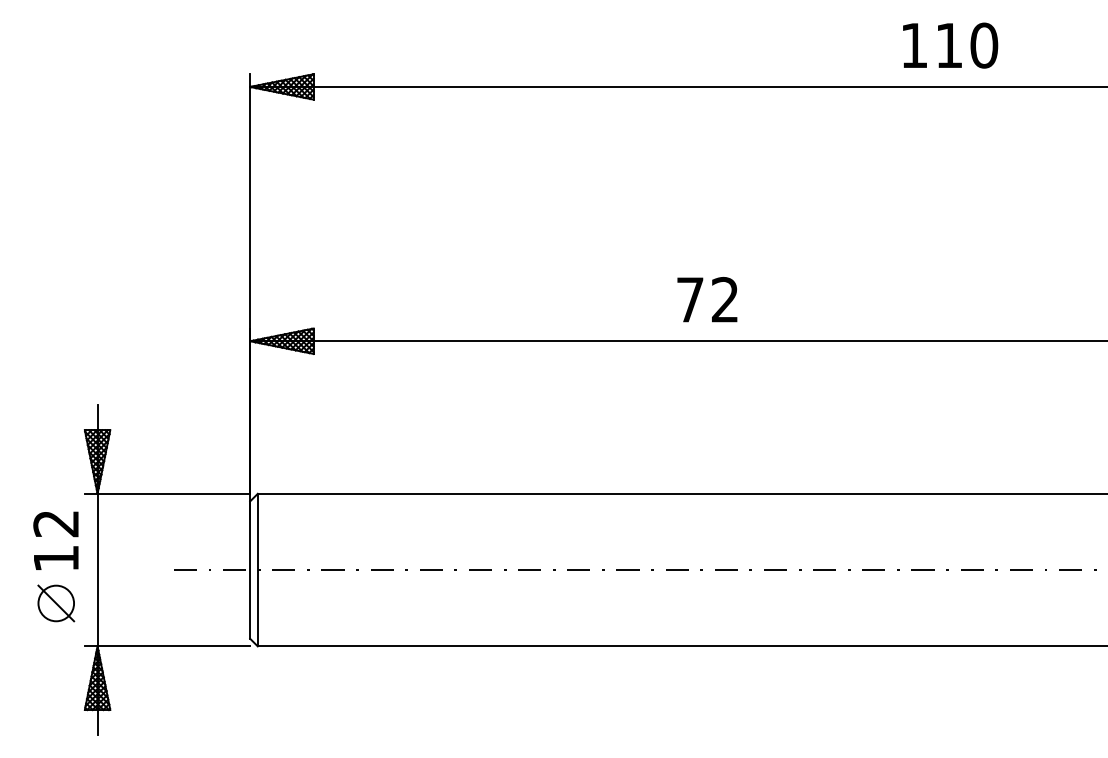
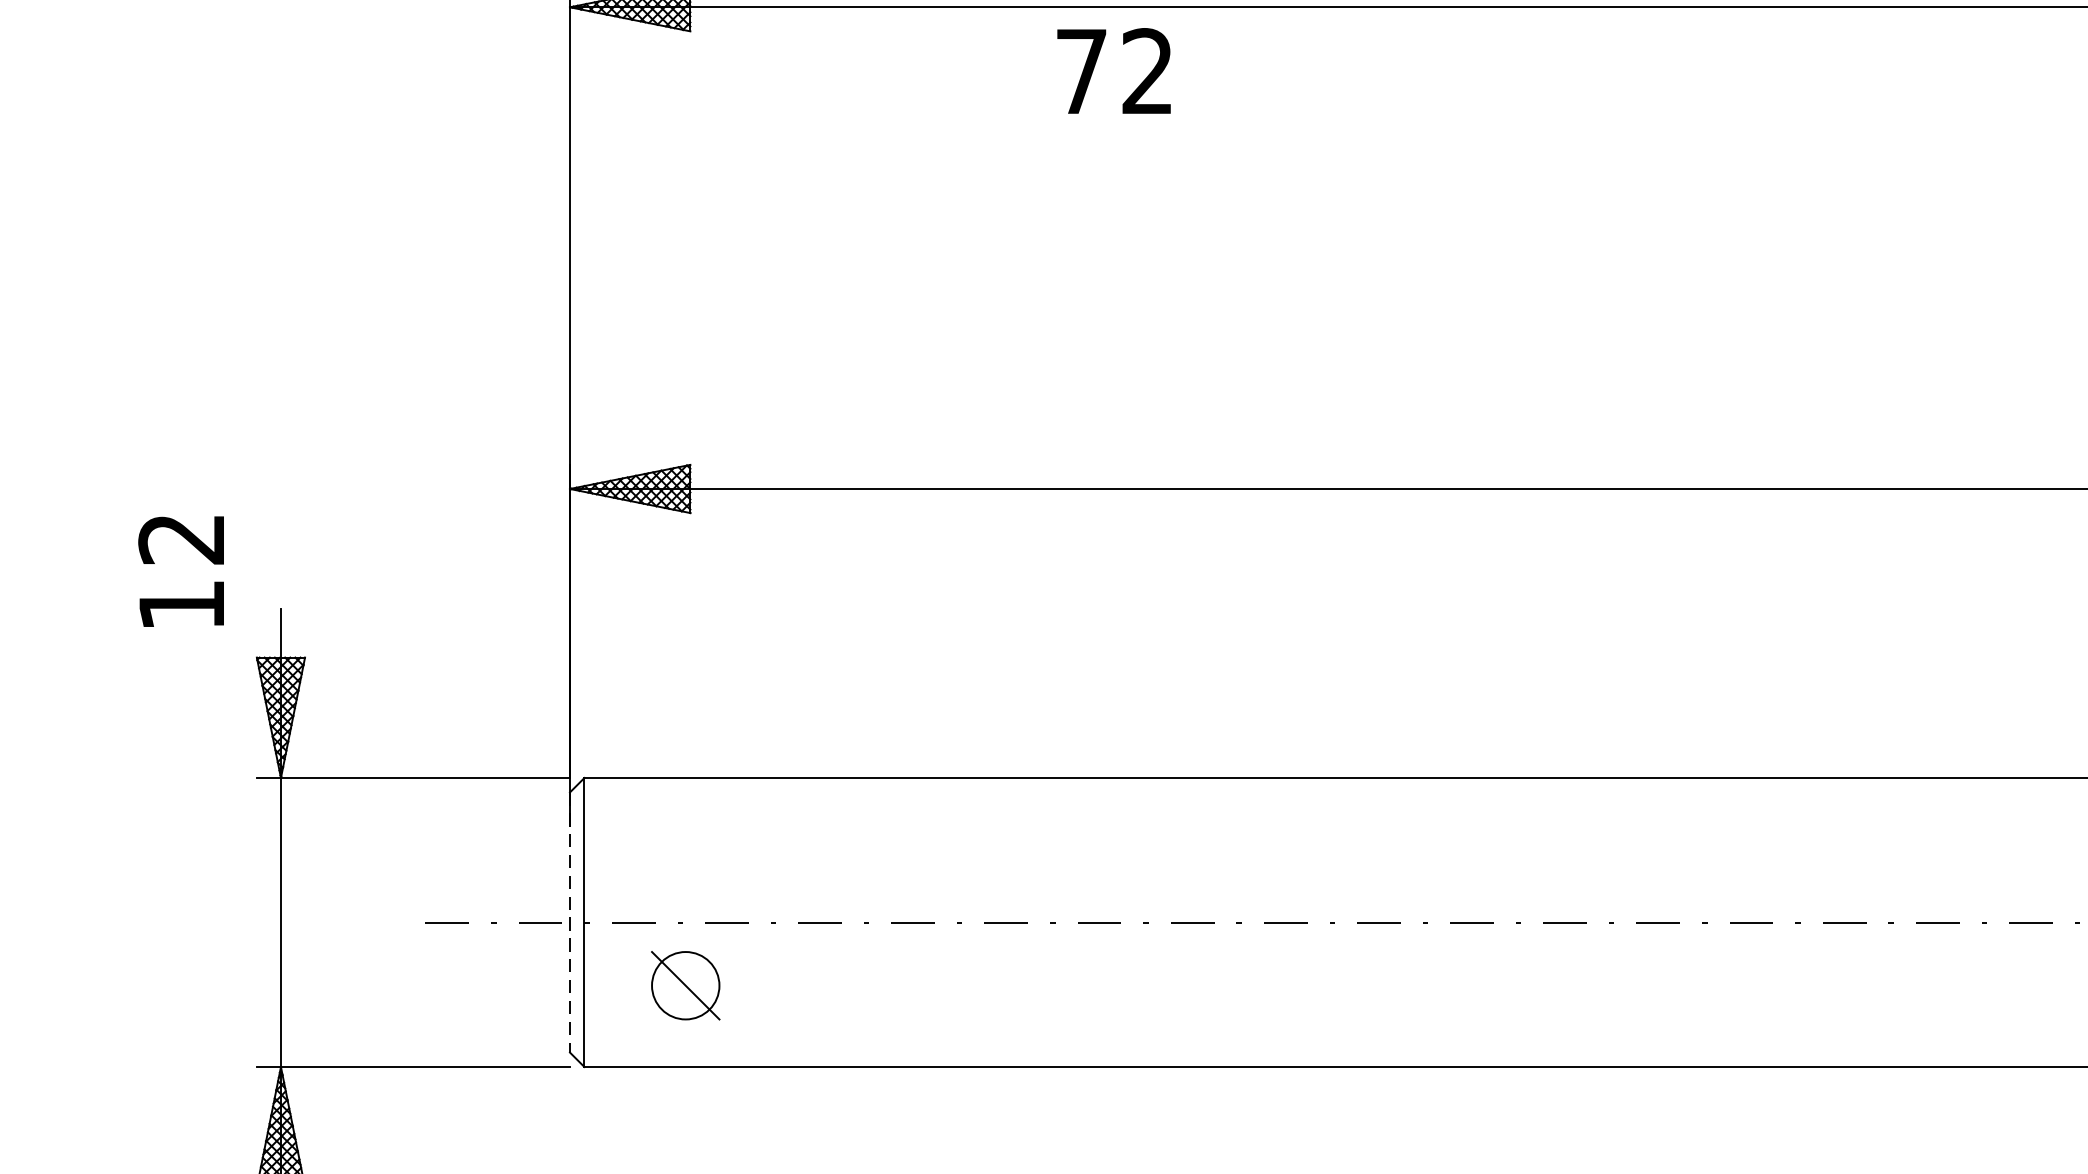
text: (707, 299) -> (1114, 70), moved
text: (55, 540) -> (180, 570), moved
line: (250, 570) -> (570, 923), solid -> dashed
part: (56, 603) -> (686, 985), moved

